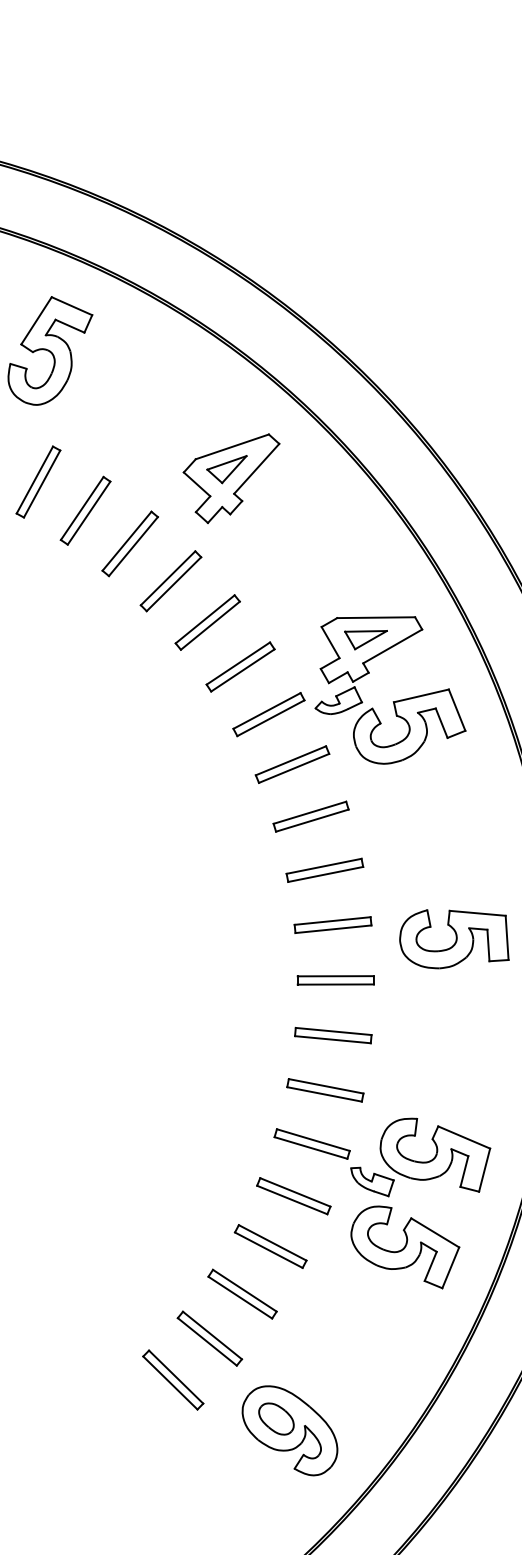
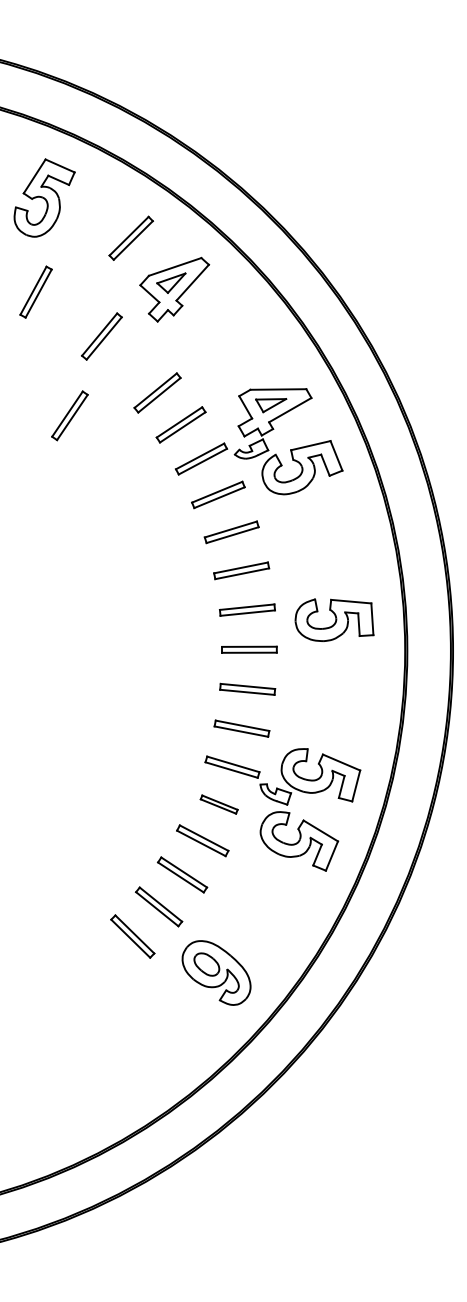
part: (85, 510) -> (69, 415), moved
part: (170, 580) -> (130, 237), moved
part: (292, 1195) -> (218, 804), size x0.7

